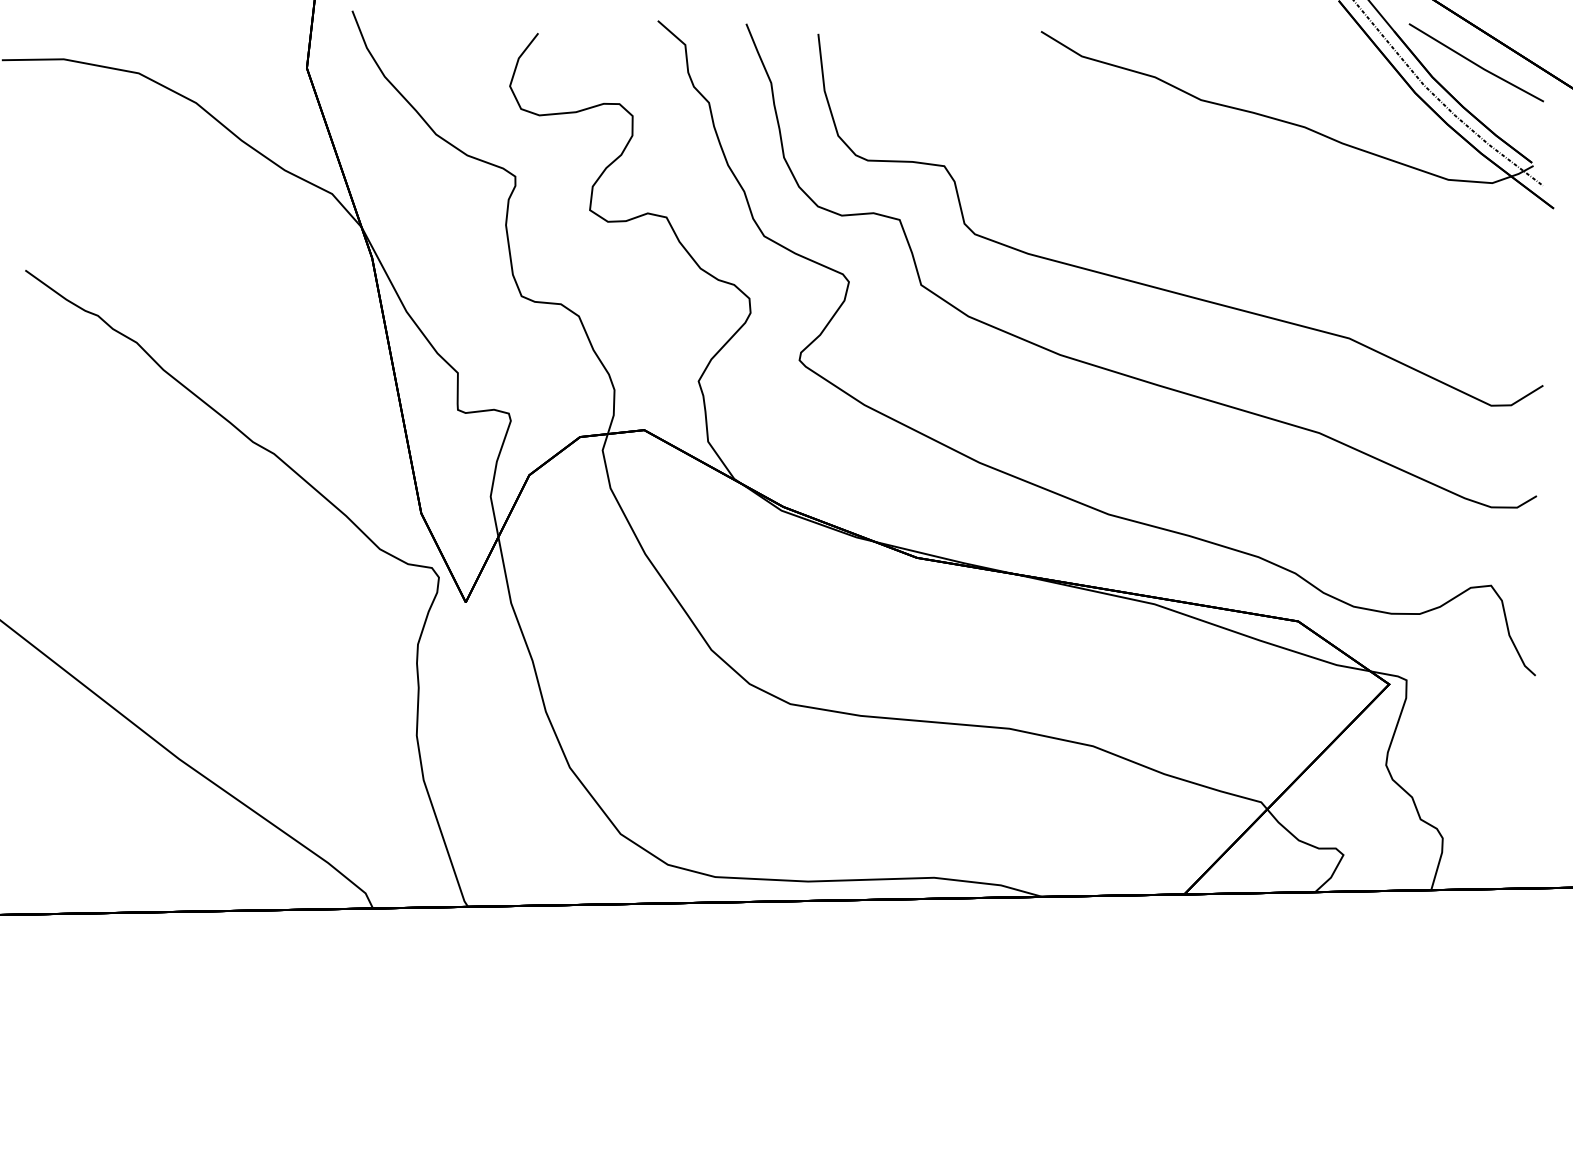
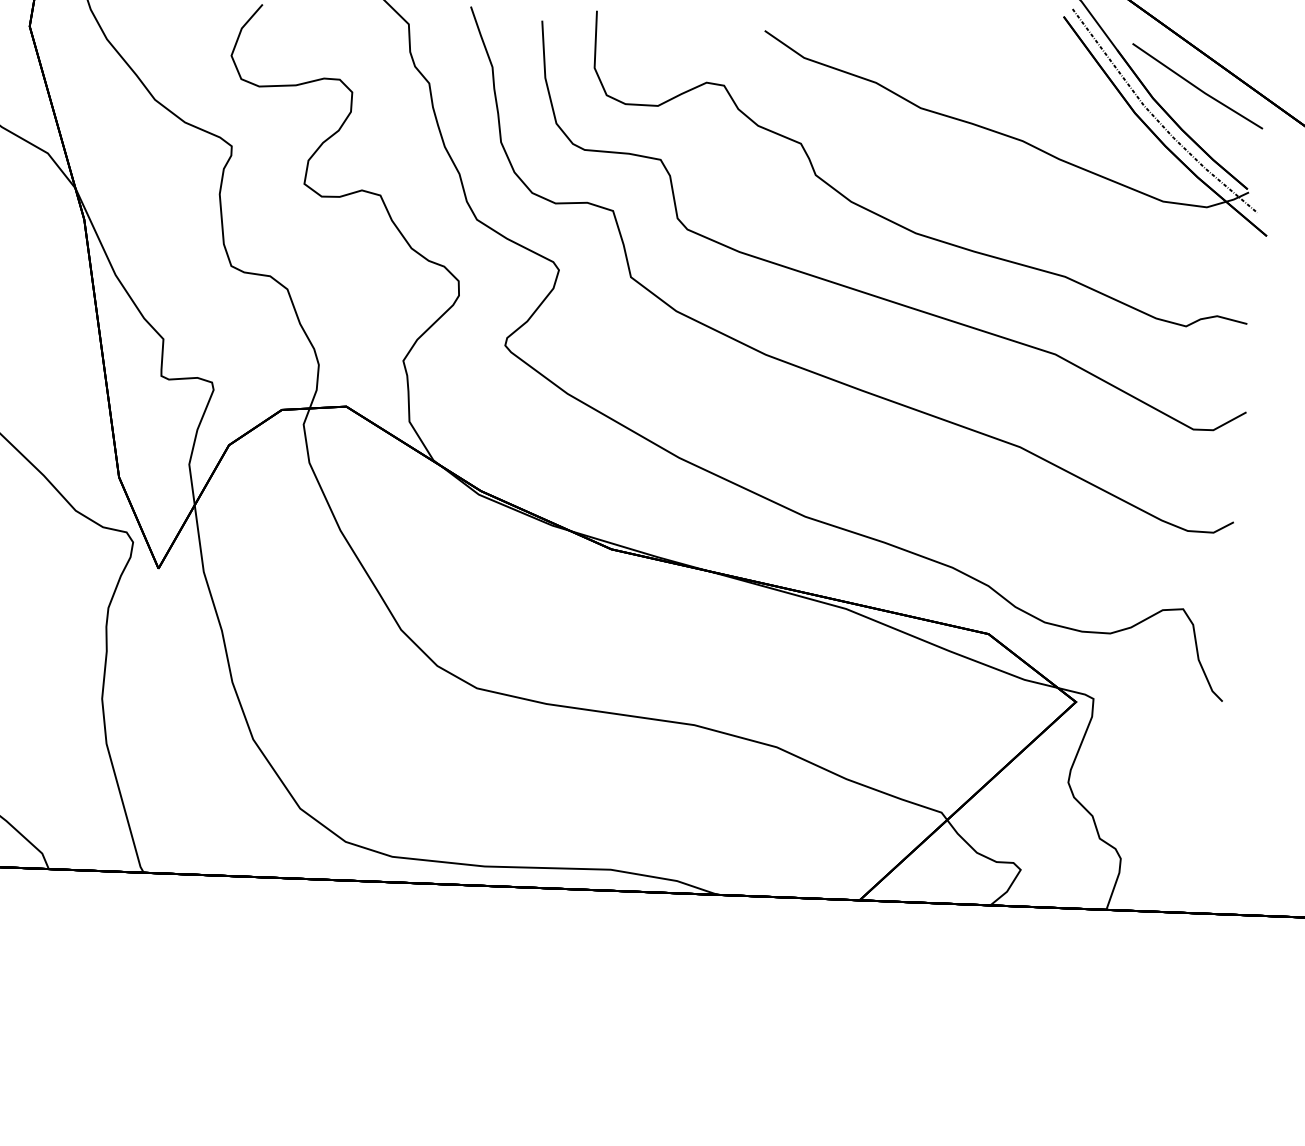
curve: (1185, 216) -> (898, 223), added

